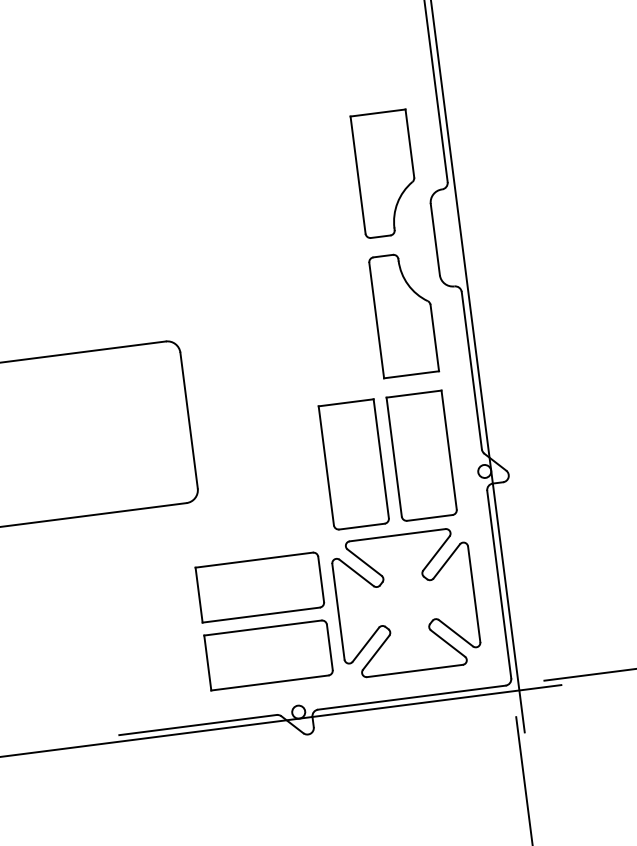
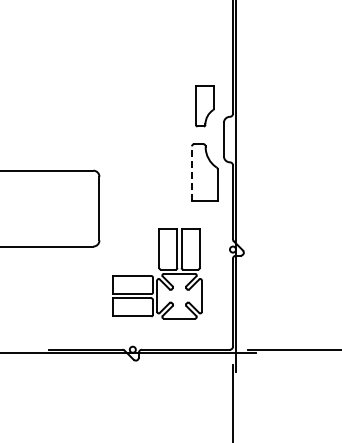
part: (385, 174) -> (204, 106), size x0.7
line: (377, 320) -> (192, 173), solid -> dashed
part: (330, 543) -> (157, 273), size x0.7

